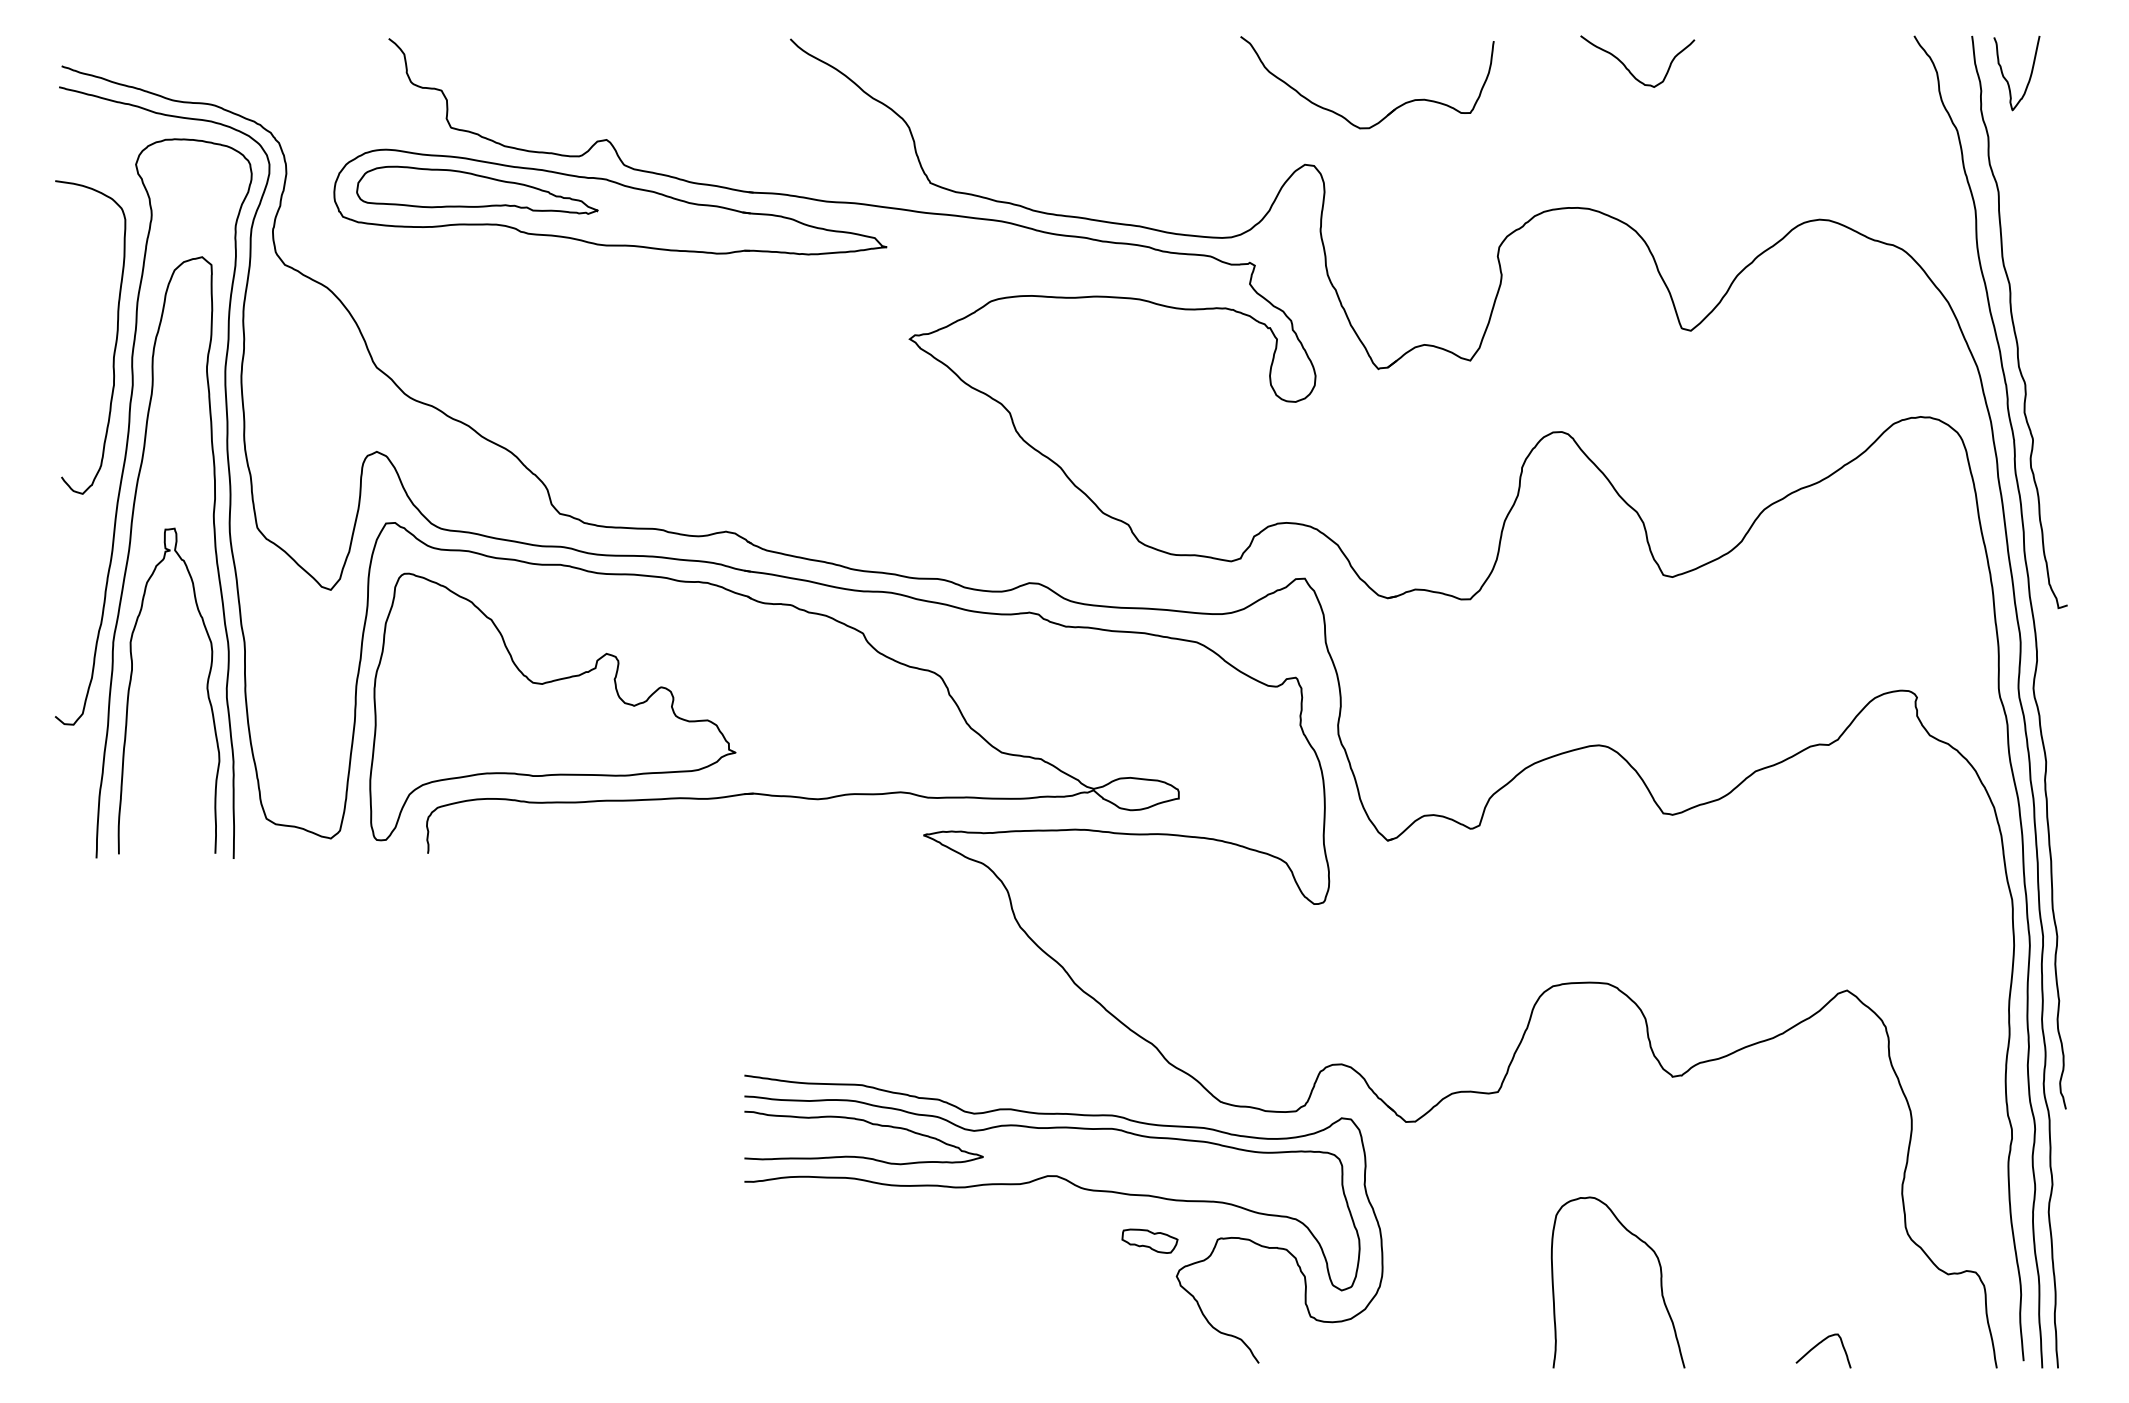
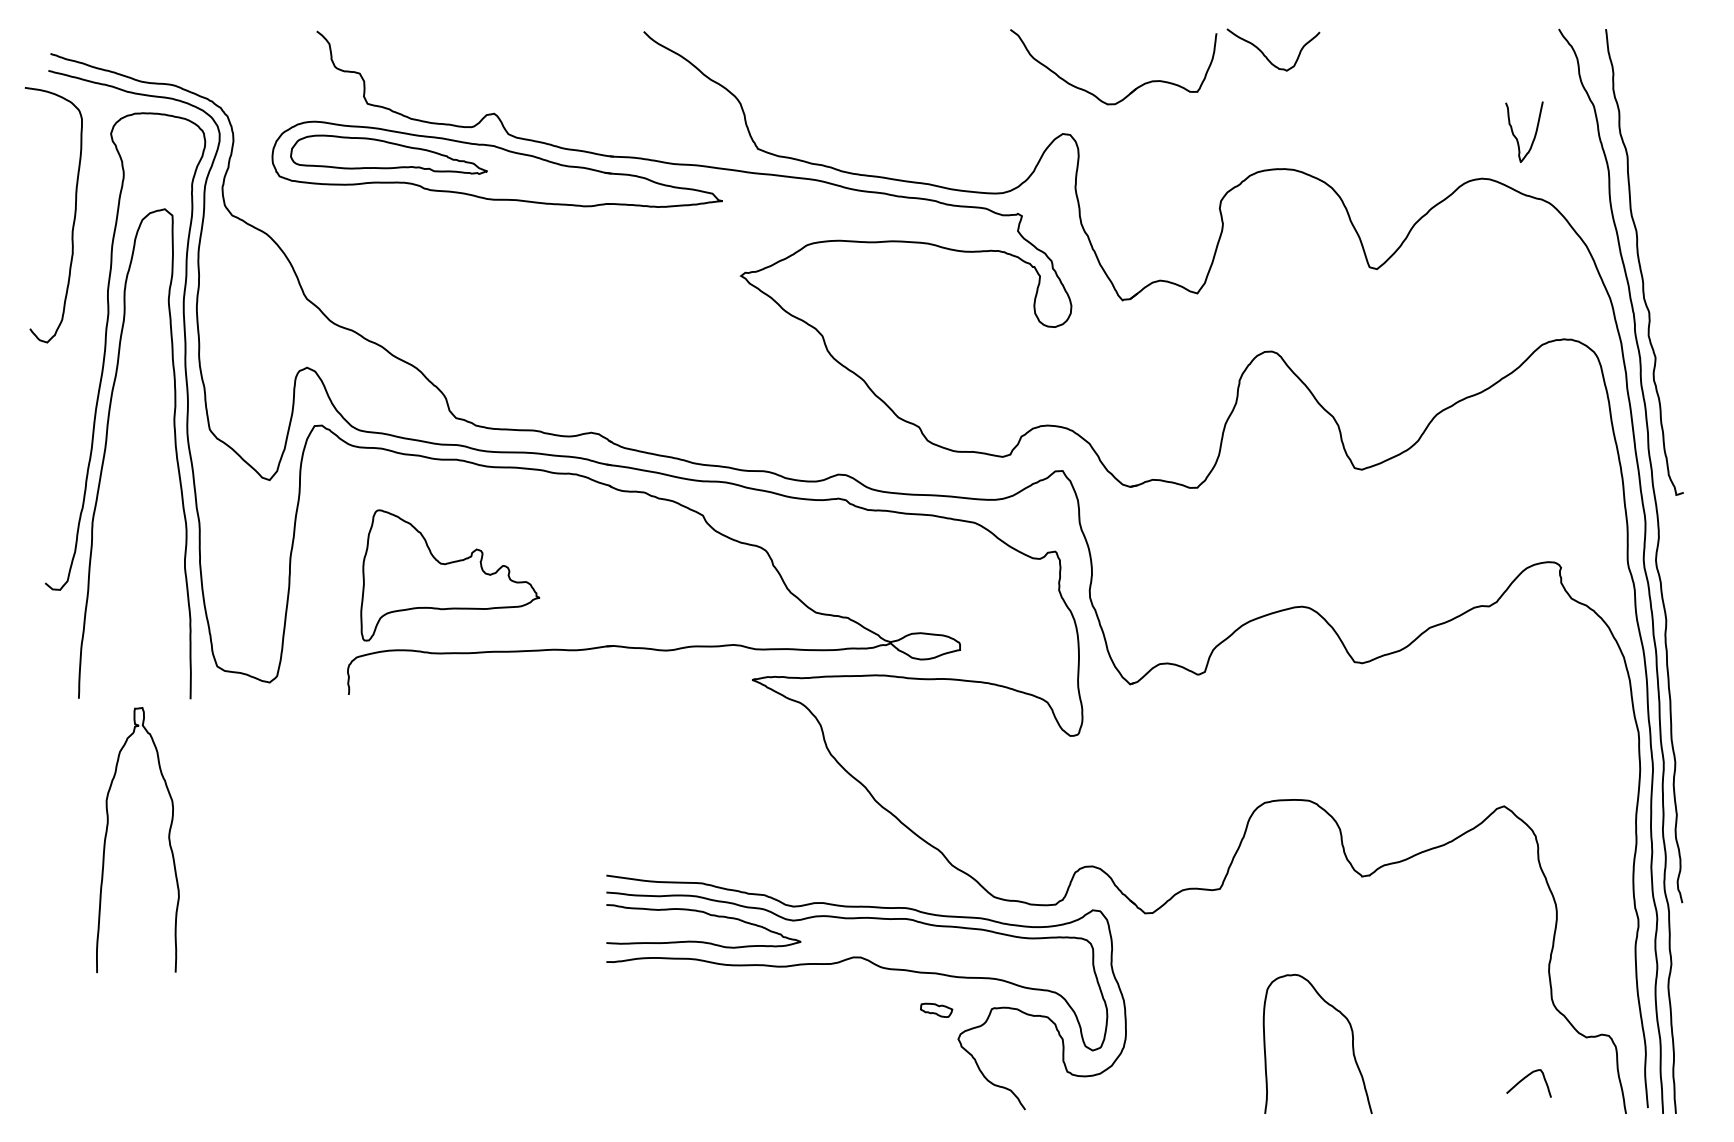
curve: (1629, 69) -> (1266, 56), moved
curve: (2006, 78) -> (1515, 136), moved
curve: (115, 339) -> (73, 216), moved
curve: (131, 682) -> (107, 833), moved
part: (552, 706) -> (450, 575), size x0.6
part: (1149, 1240) -> (936, 1009), size x0.7
curve: (1818, 1345) -> (1524, 1079), moved

